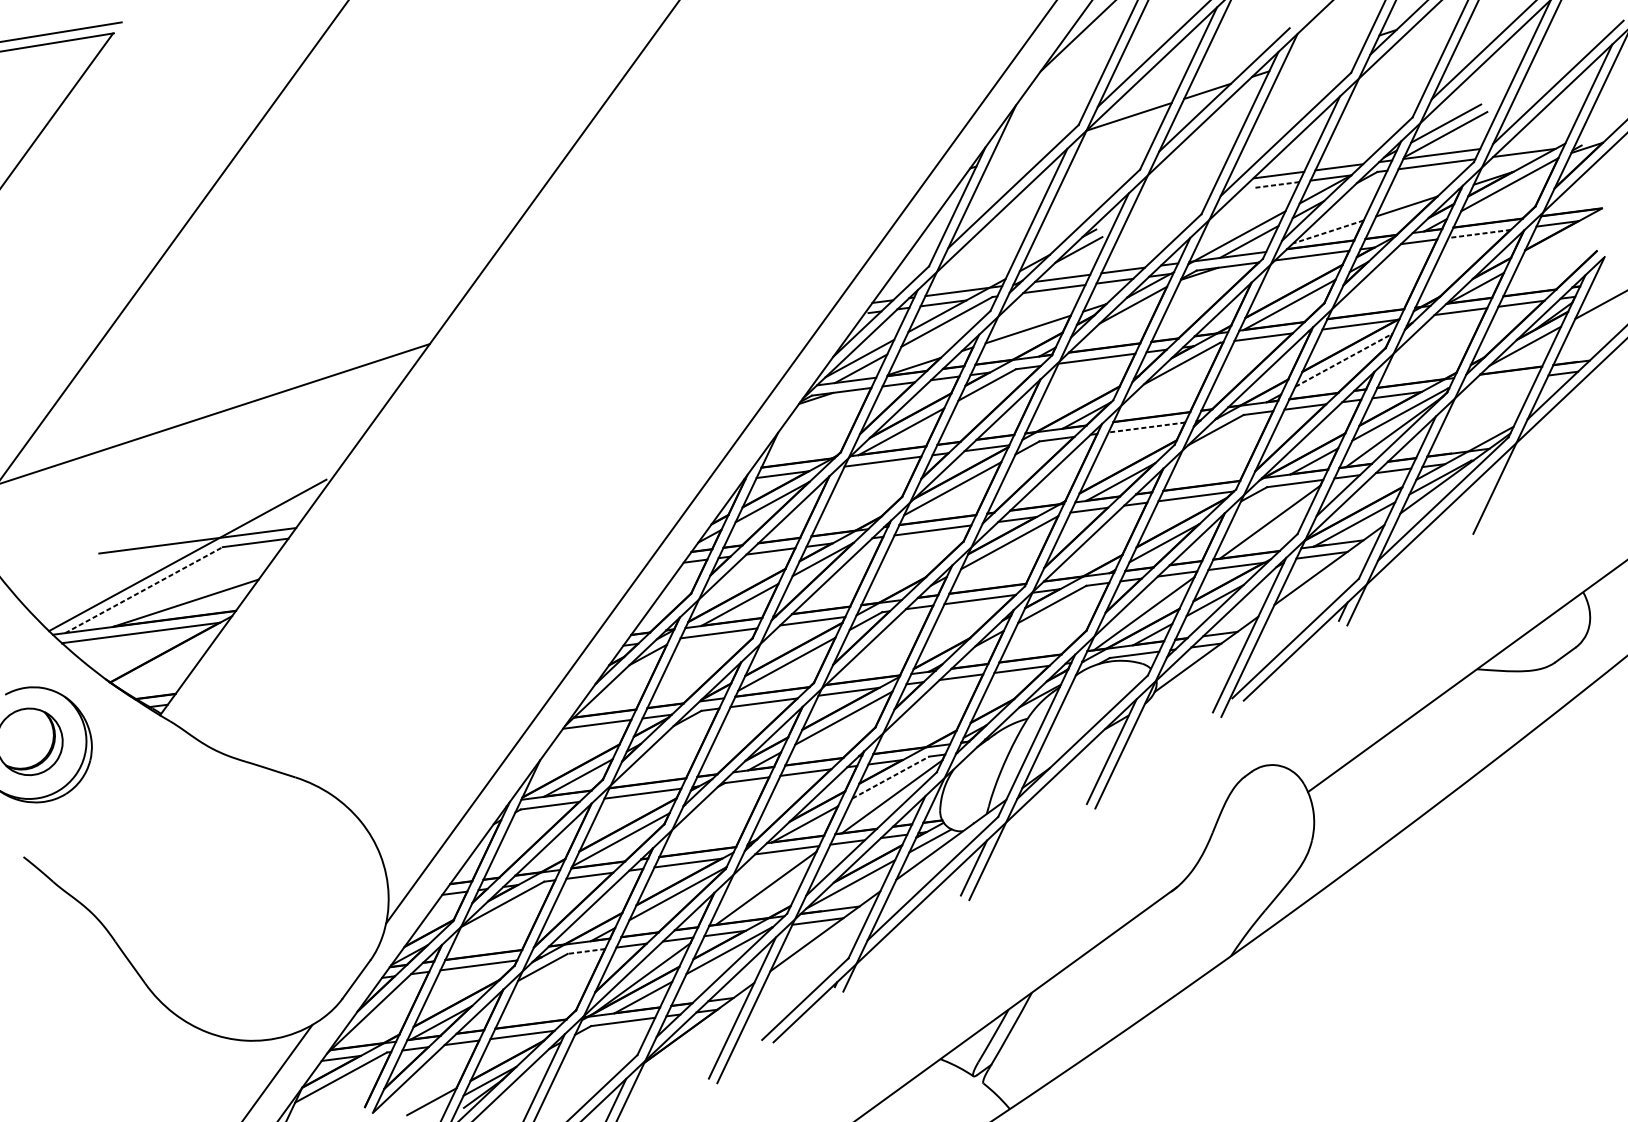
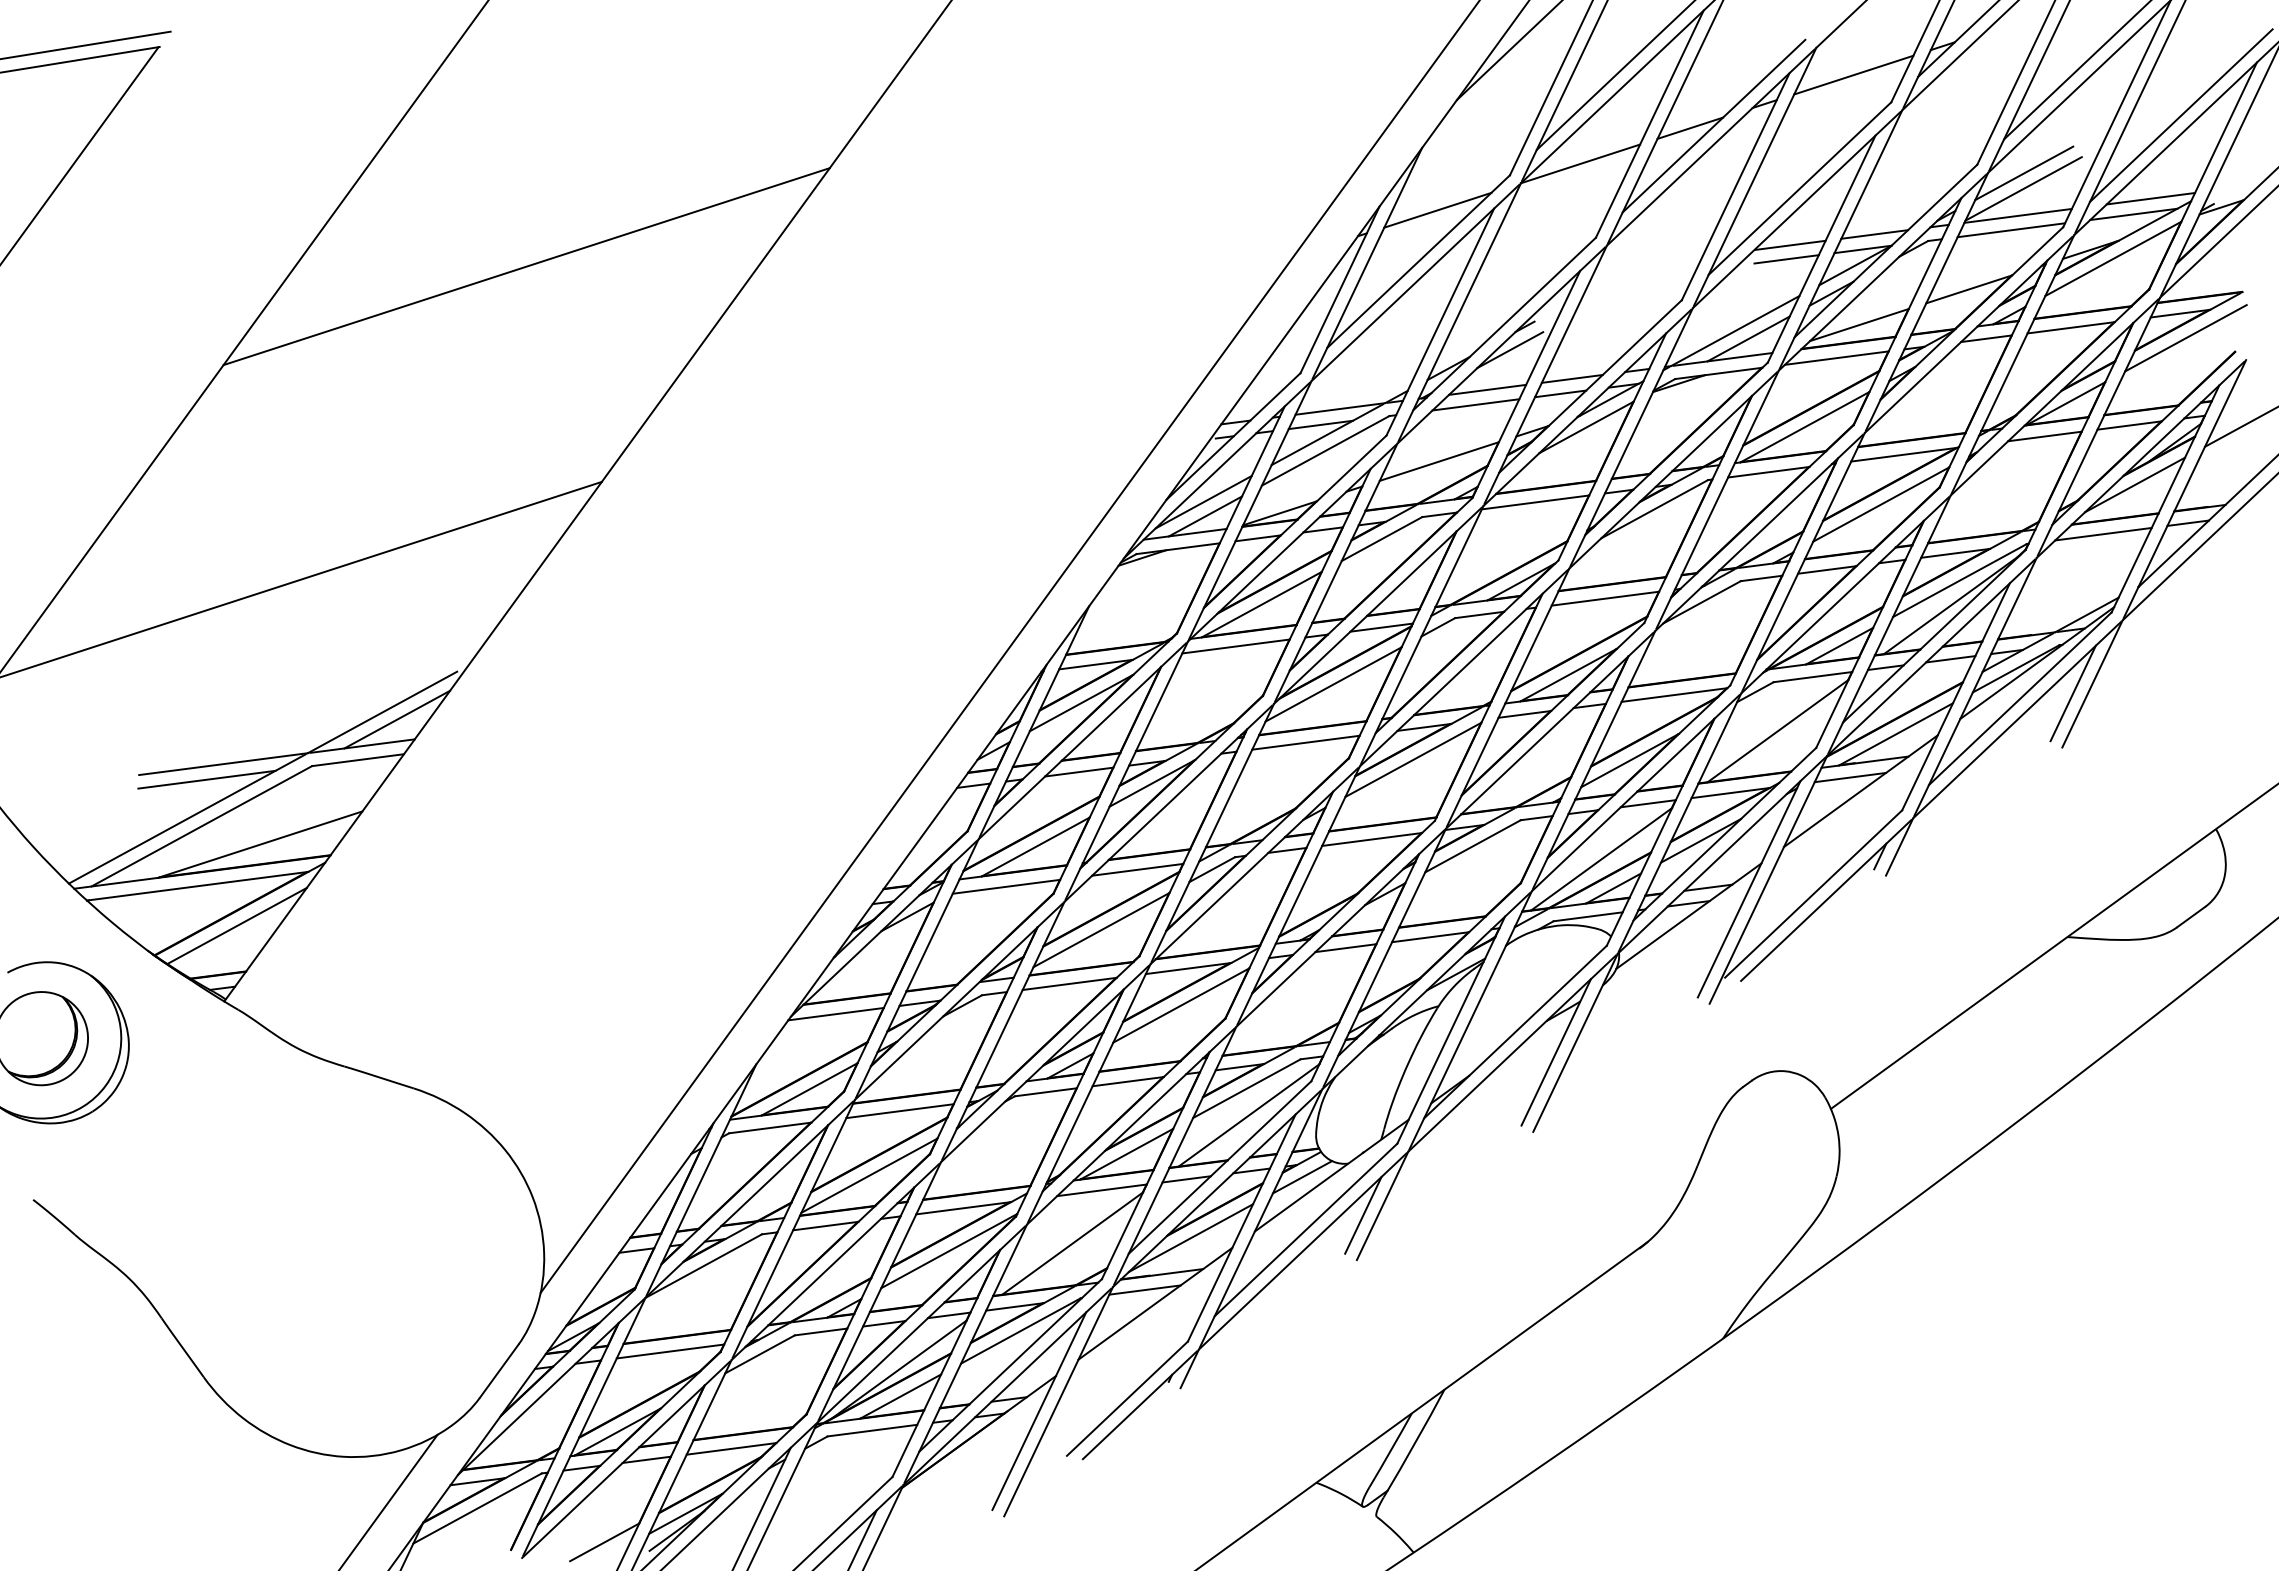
line: (1324, 52) -> (1853, 74), added
line: (1536, 141) -> (2150, 198), added
line: (1026, 149) -> (1437, 209), added
line: (1276, 185) -> (1786, 259), dashed -> solid
line: (376, 190) -> (526, 266), added
line: (1328, 232) -> (1859, 325), dashed -> solid
line: (1479, 233) -> (2071, 327), dashed -> solid
line: (1561, 241) -> (2185, 338), added
line: (1344, 360) -> (1881, 504), dashed -> solid
line: (1502, 380) -> (2103, 533), added
line: (1146, 427) -> (1604, 598), dashed -> solid
line: (1480, 495) -> (2072, 693), added
line: (283, 513) -> (397, 719), added
line: (147, 556) -> (206, 779), added
line: (143, 590) -> (201, 826), dashed -> solid
line: (168, 661) -> (236, 925), added
line: (891, 777) -> (1247, 1088), dashed -> solid
line: (586, 951) -> (820, 1332), dashed -> solid

